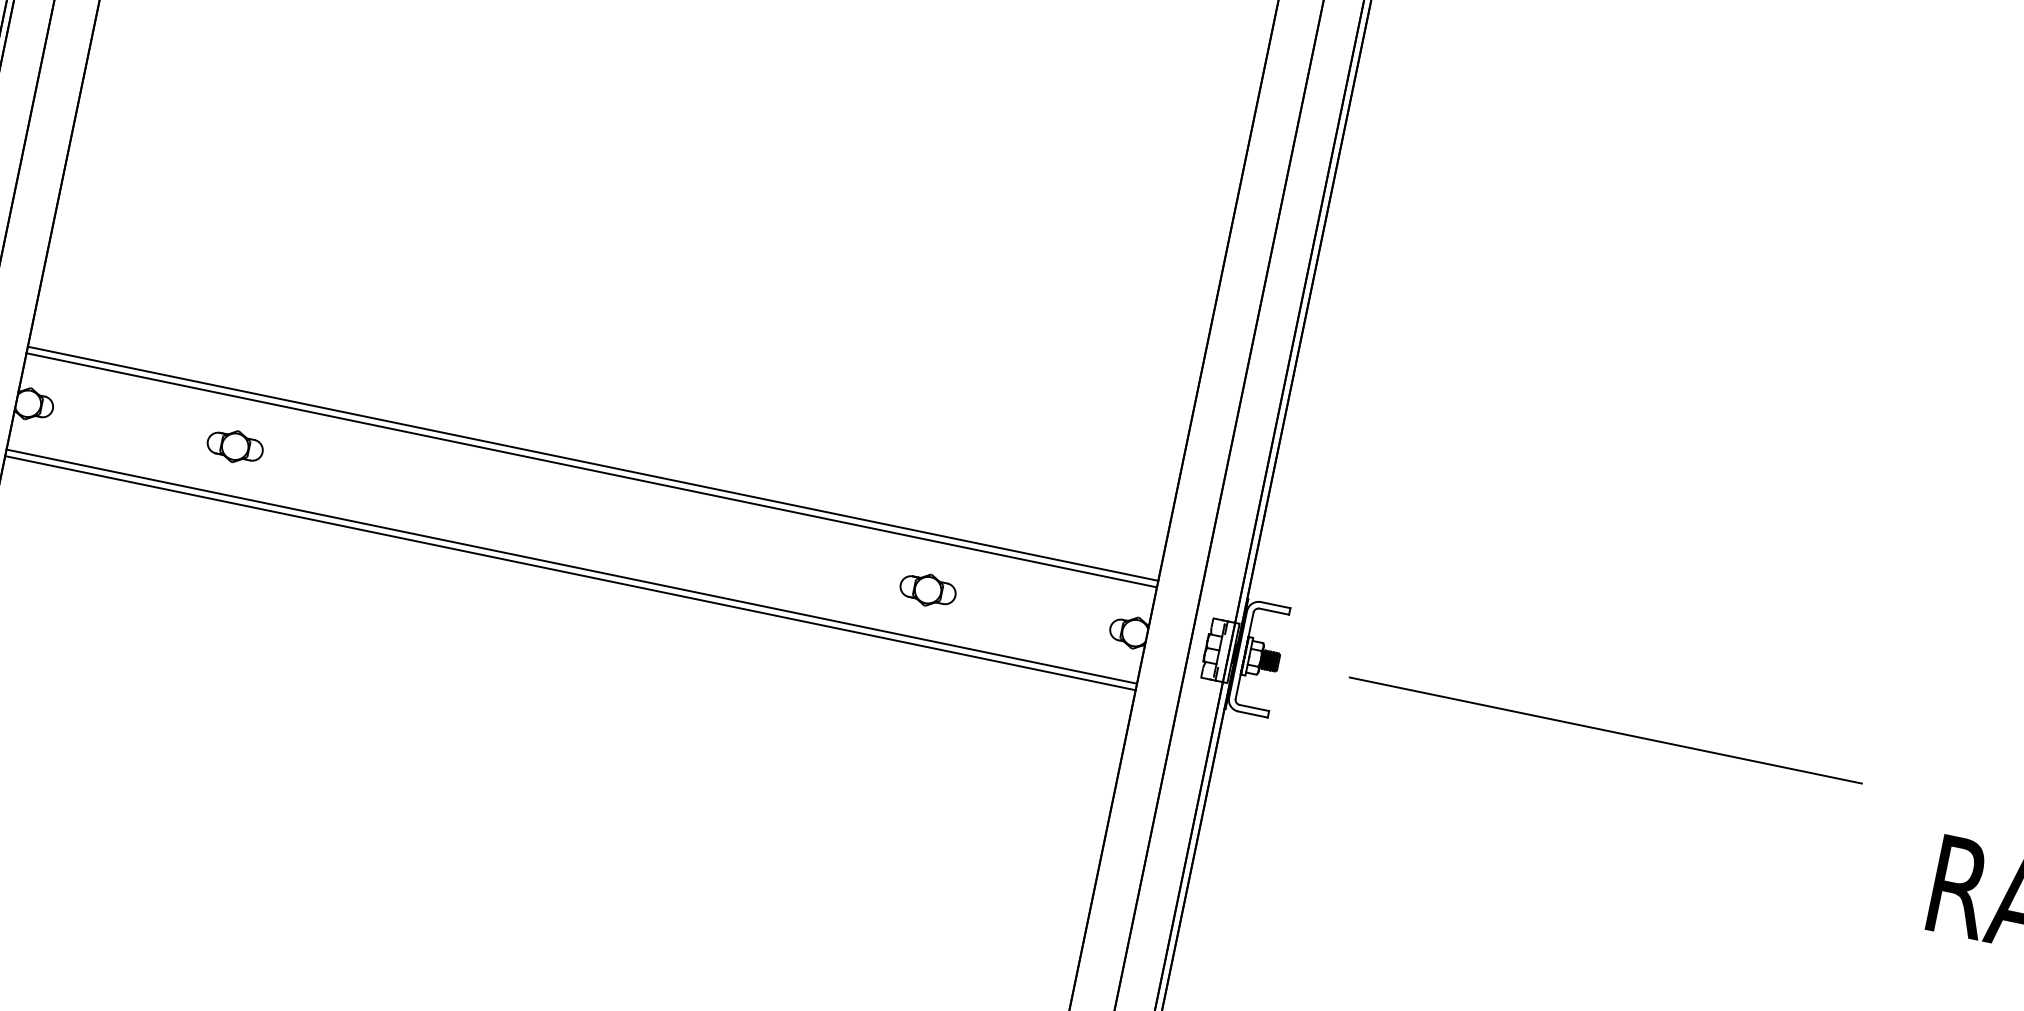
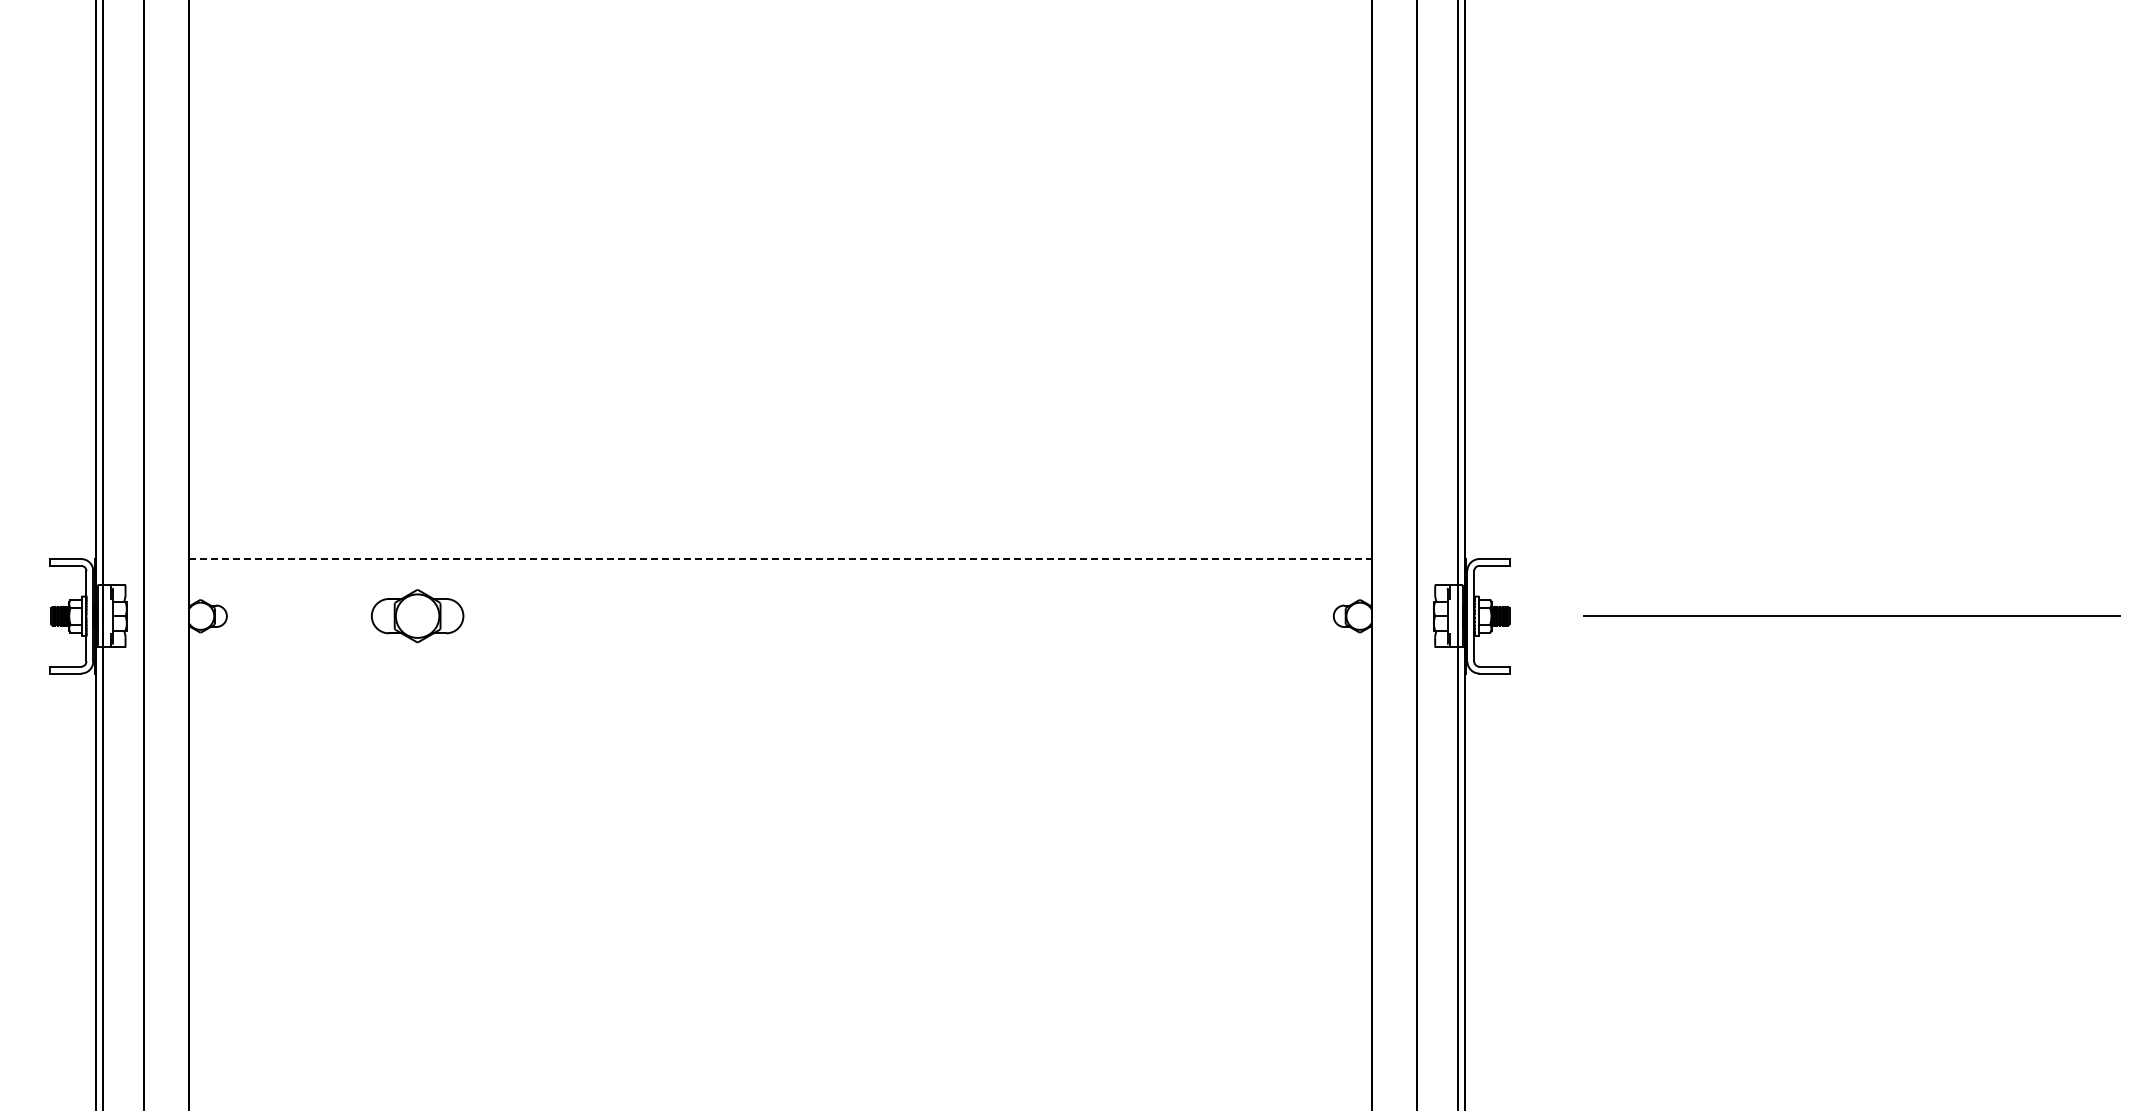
part: (234, 446) -> (417, 616), size x1.6
line: (593, 464) -> (780, 559), solid -> dashed
line: (591, 469) -> (780, 565), removed
line: (571, 566) -> (780, 666), removed
line: (570, 573) -> (780, 673), removed
part: (927, 590) -> (1142, 616), removed

